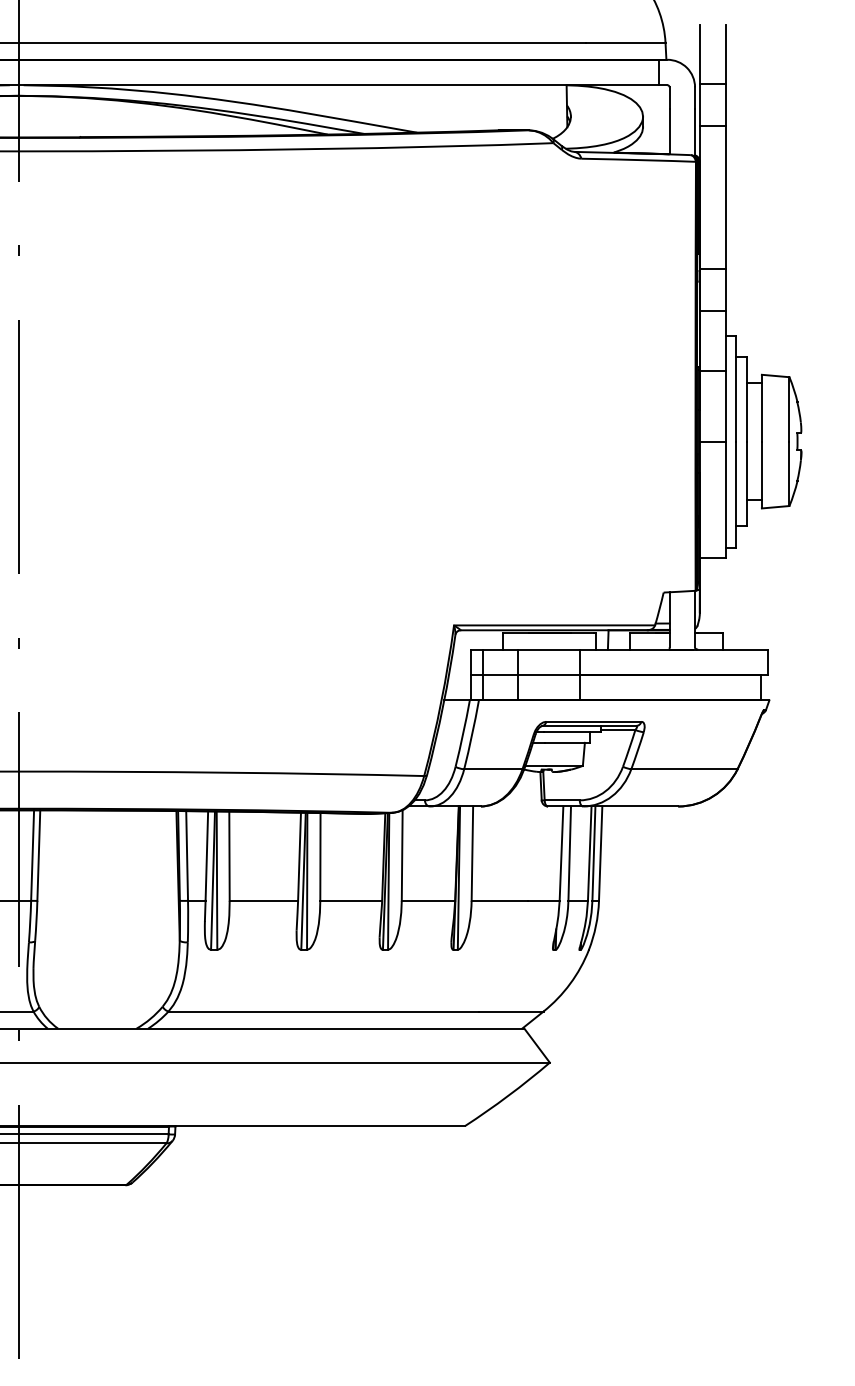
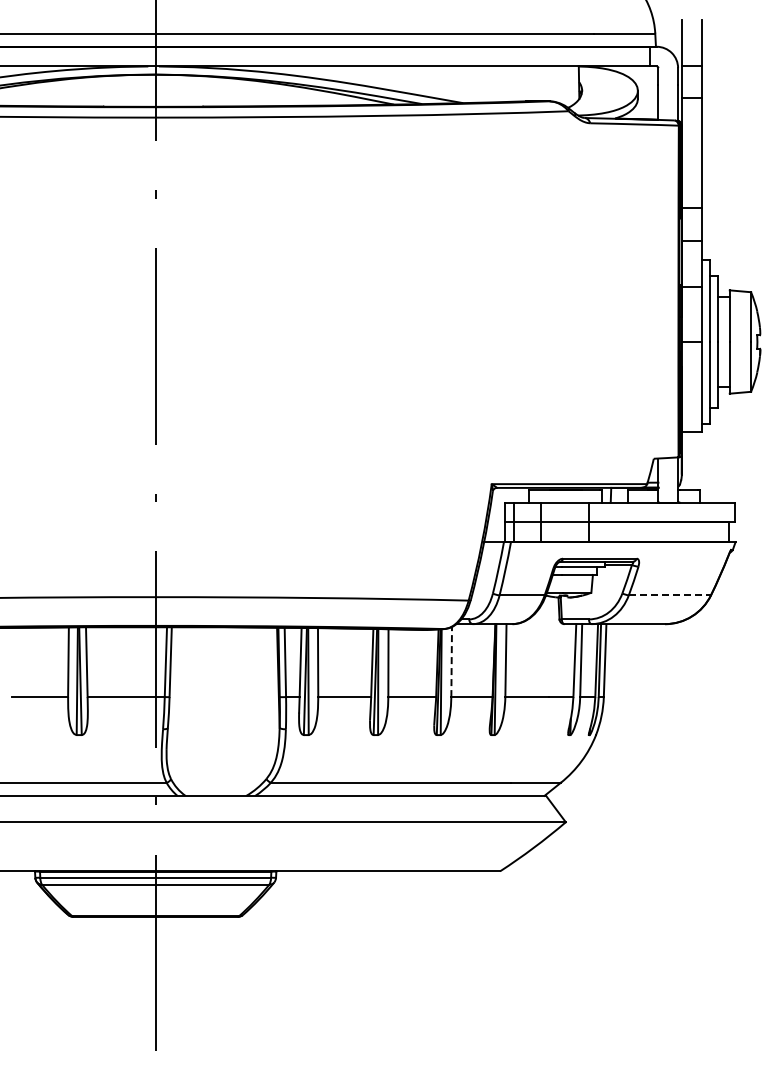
line: (685, 769) -> (670, 595), solid -> dashed
line: (401, 854) -> (451, 661), solid -> dashed

